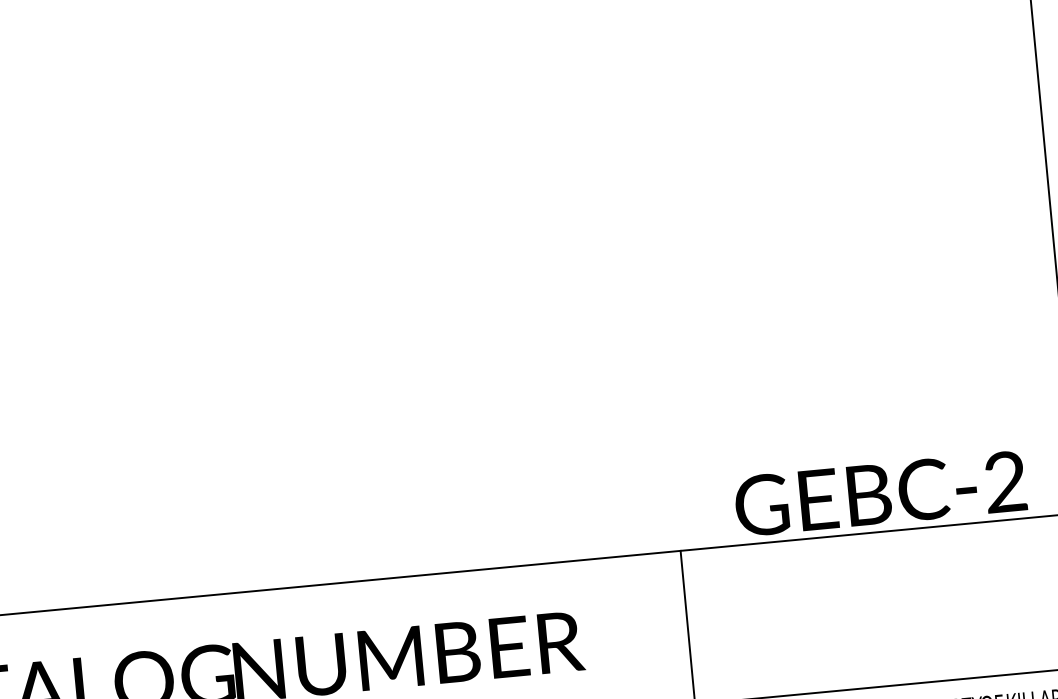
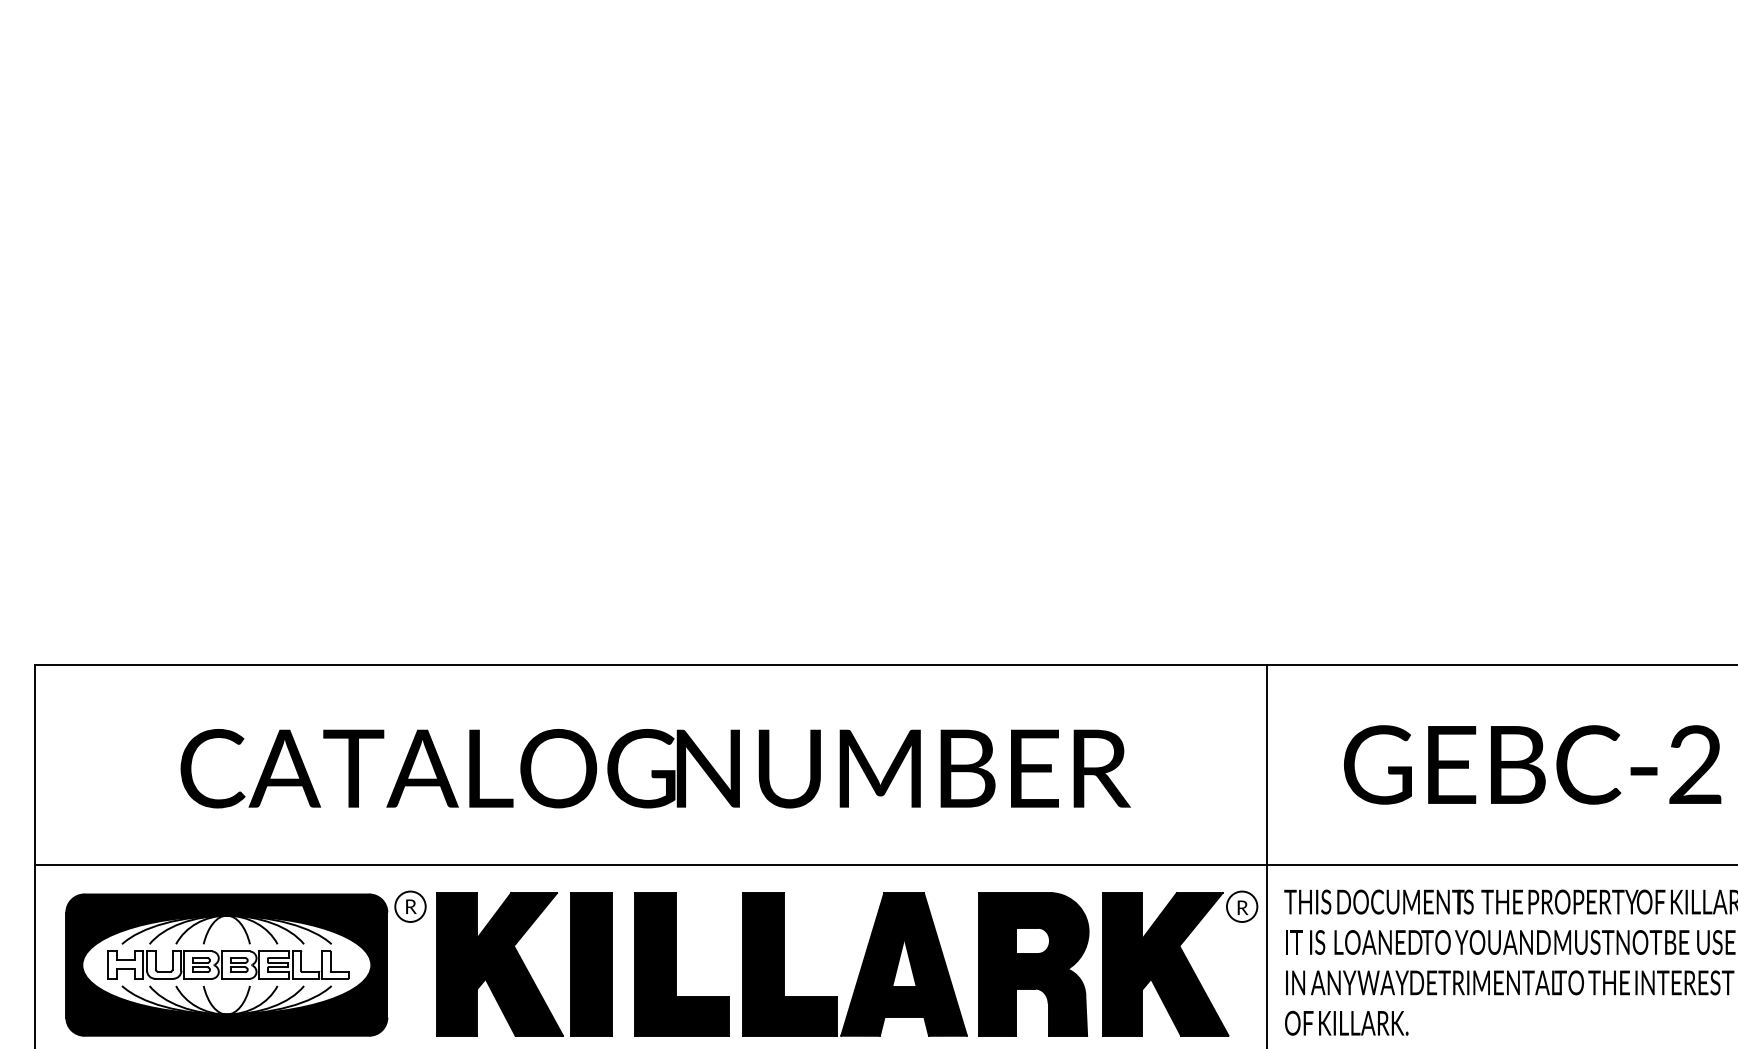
text: (880, 493) -> (1532, 764), moved

